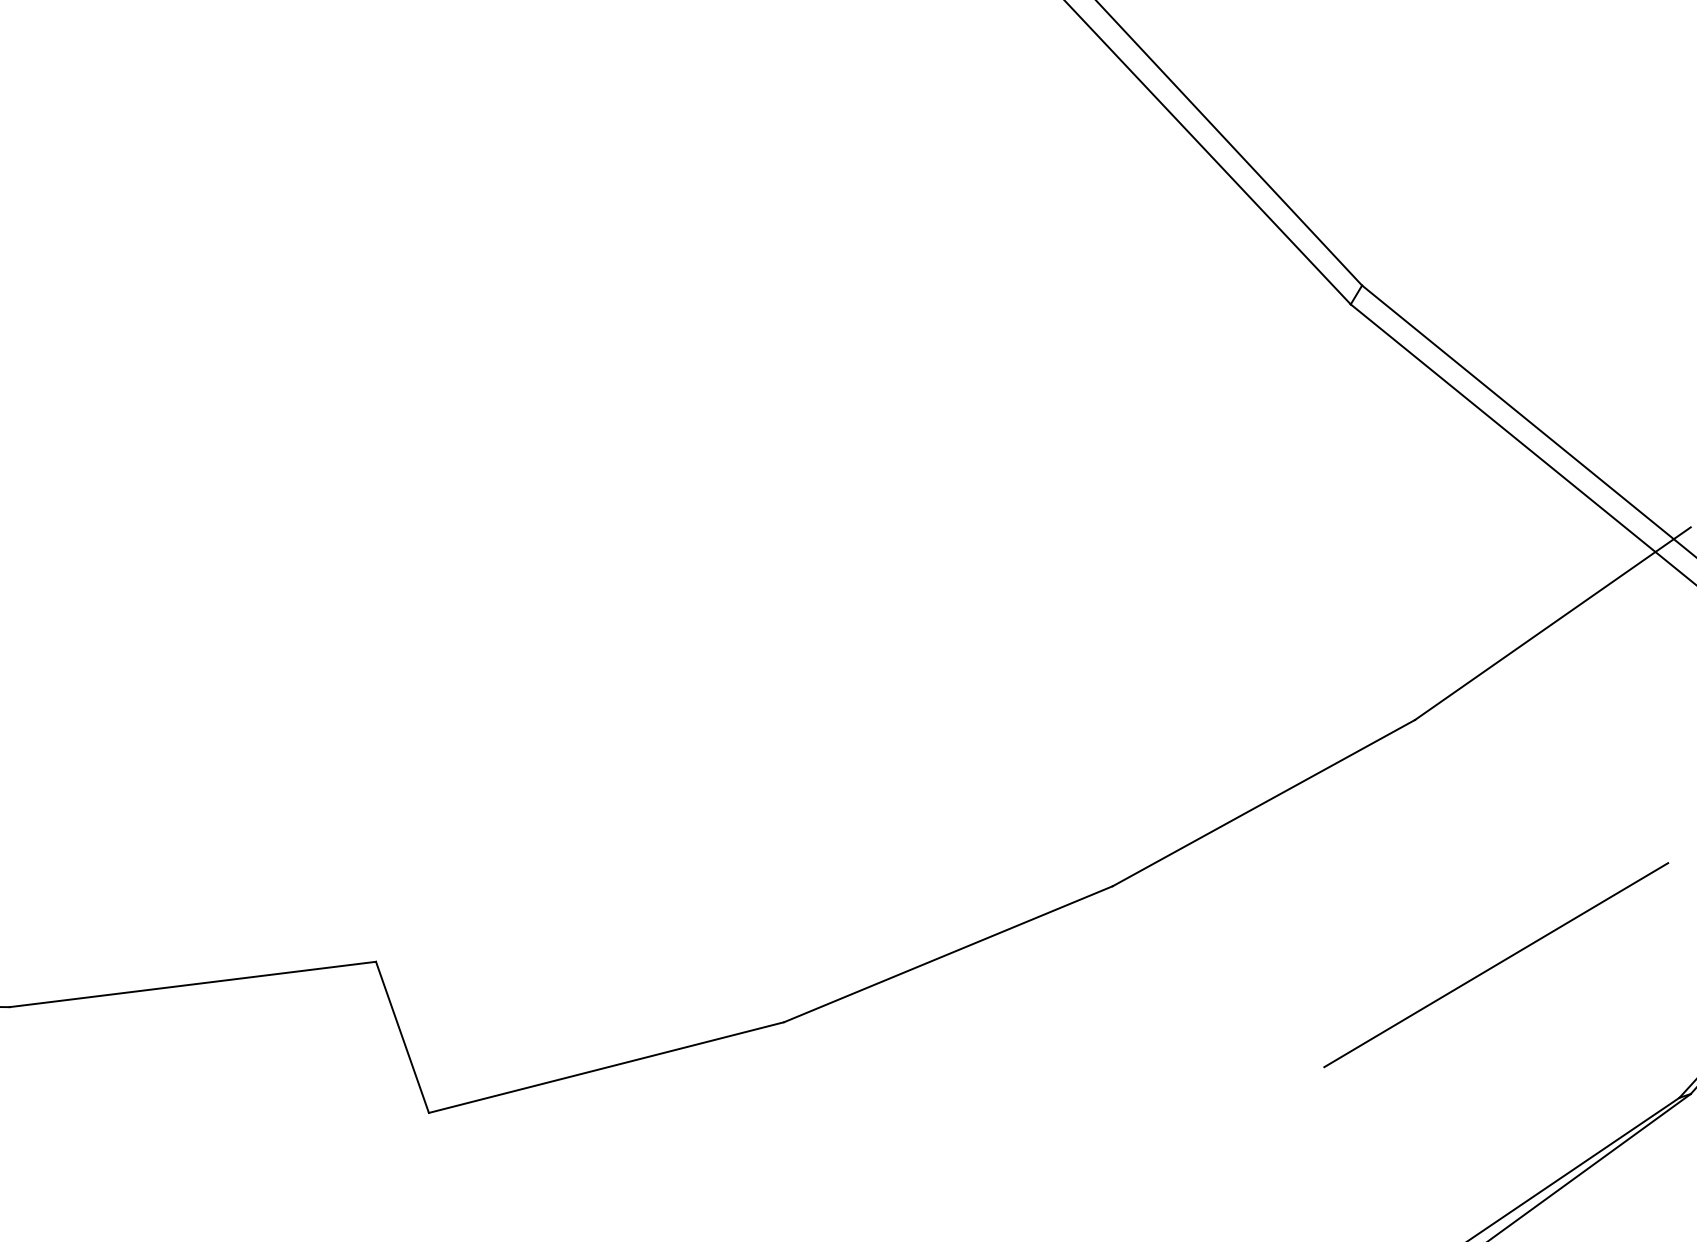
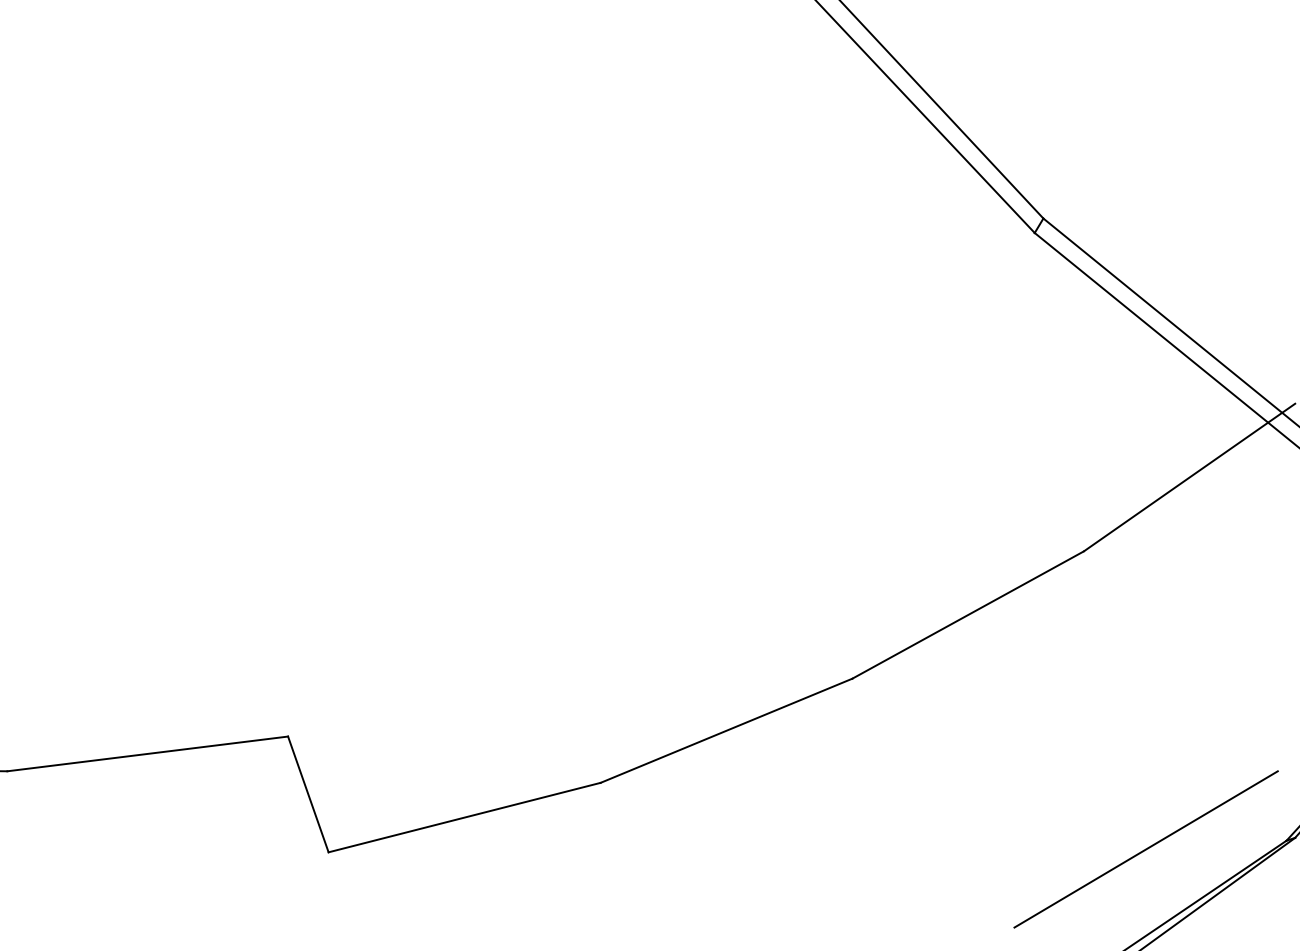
line: (1496, 965) -> (1146, 849), moved

